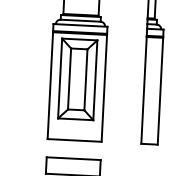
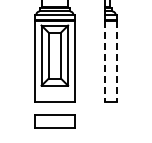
line: (144, 90) -> (105, 61), solid -> dashed
line: (160, 91) -> (117, 61), solid -> dashed

